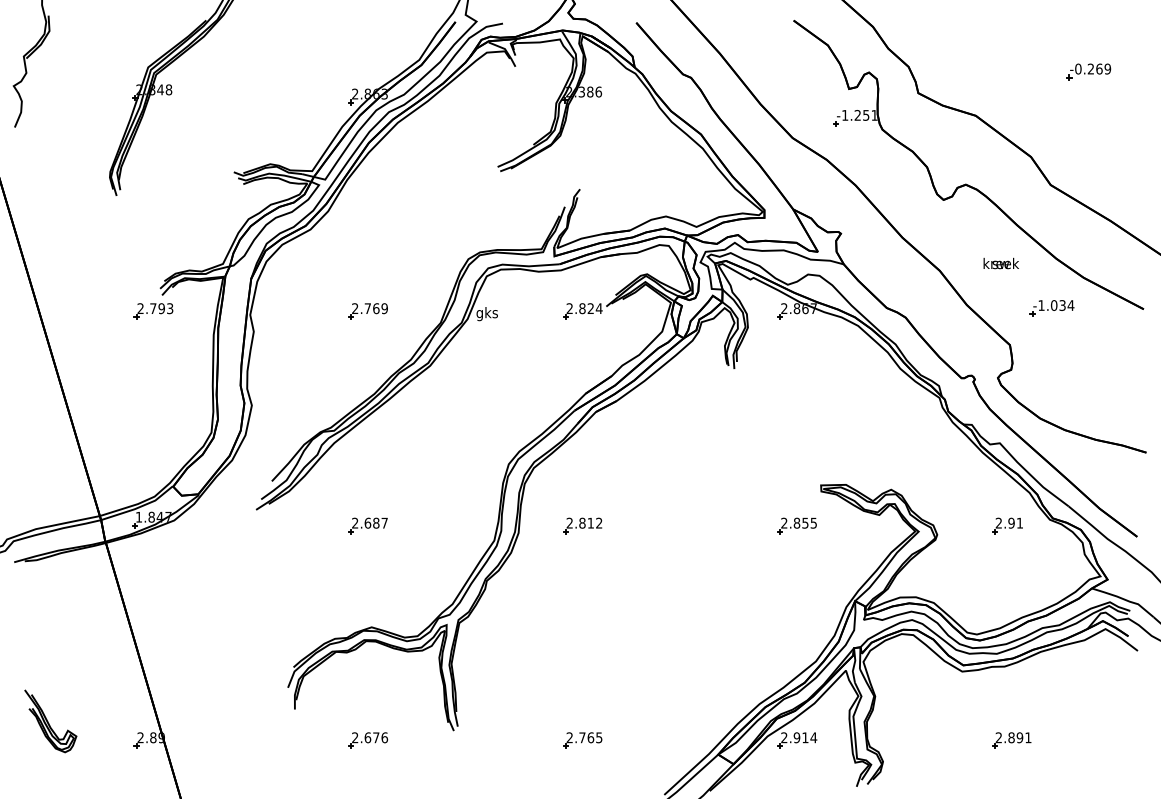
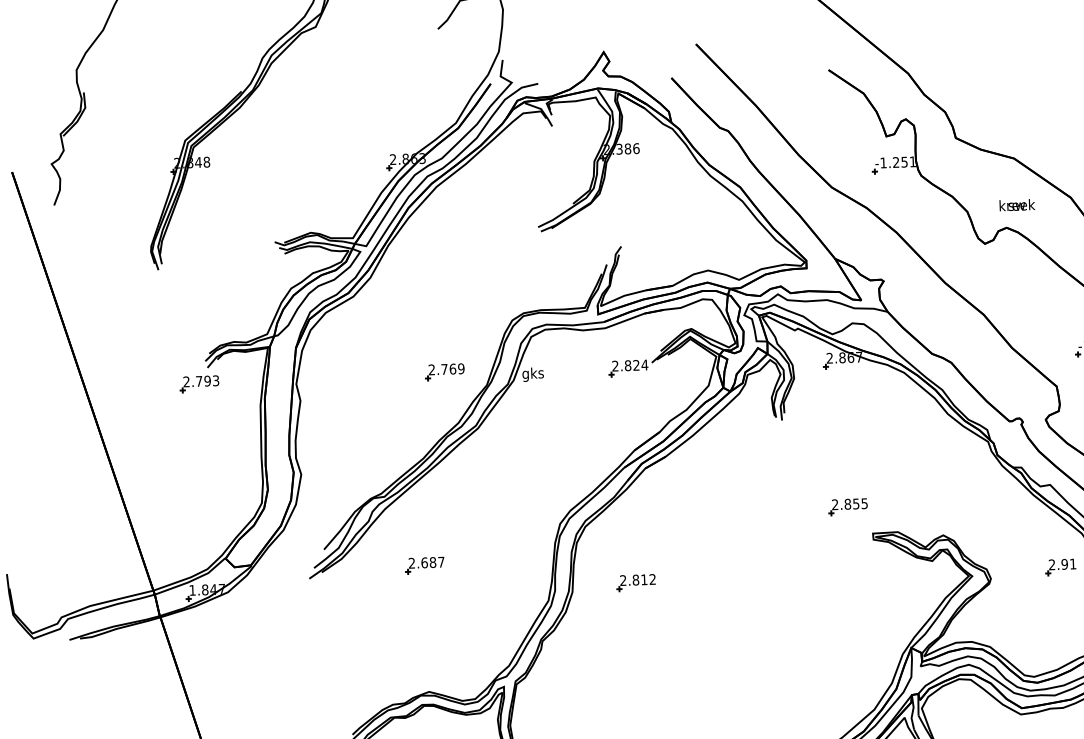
text: (1000, 263) -> (1016, 205), moved
part: (367, 311) -> (444, 372), moved
part: (367, 525) -> (424, 565), moved
part: (796, 525) -> (847, 506), moved

